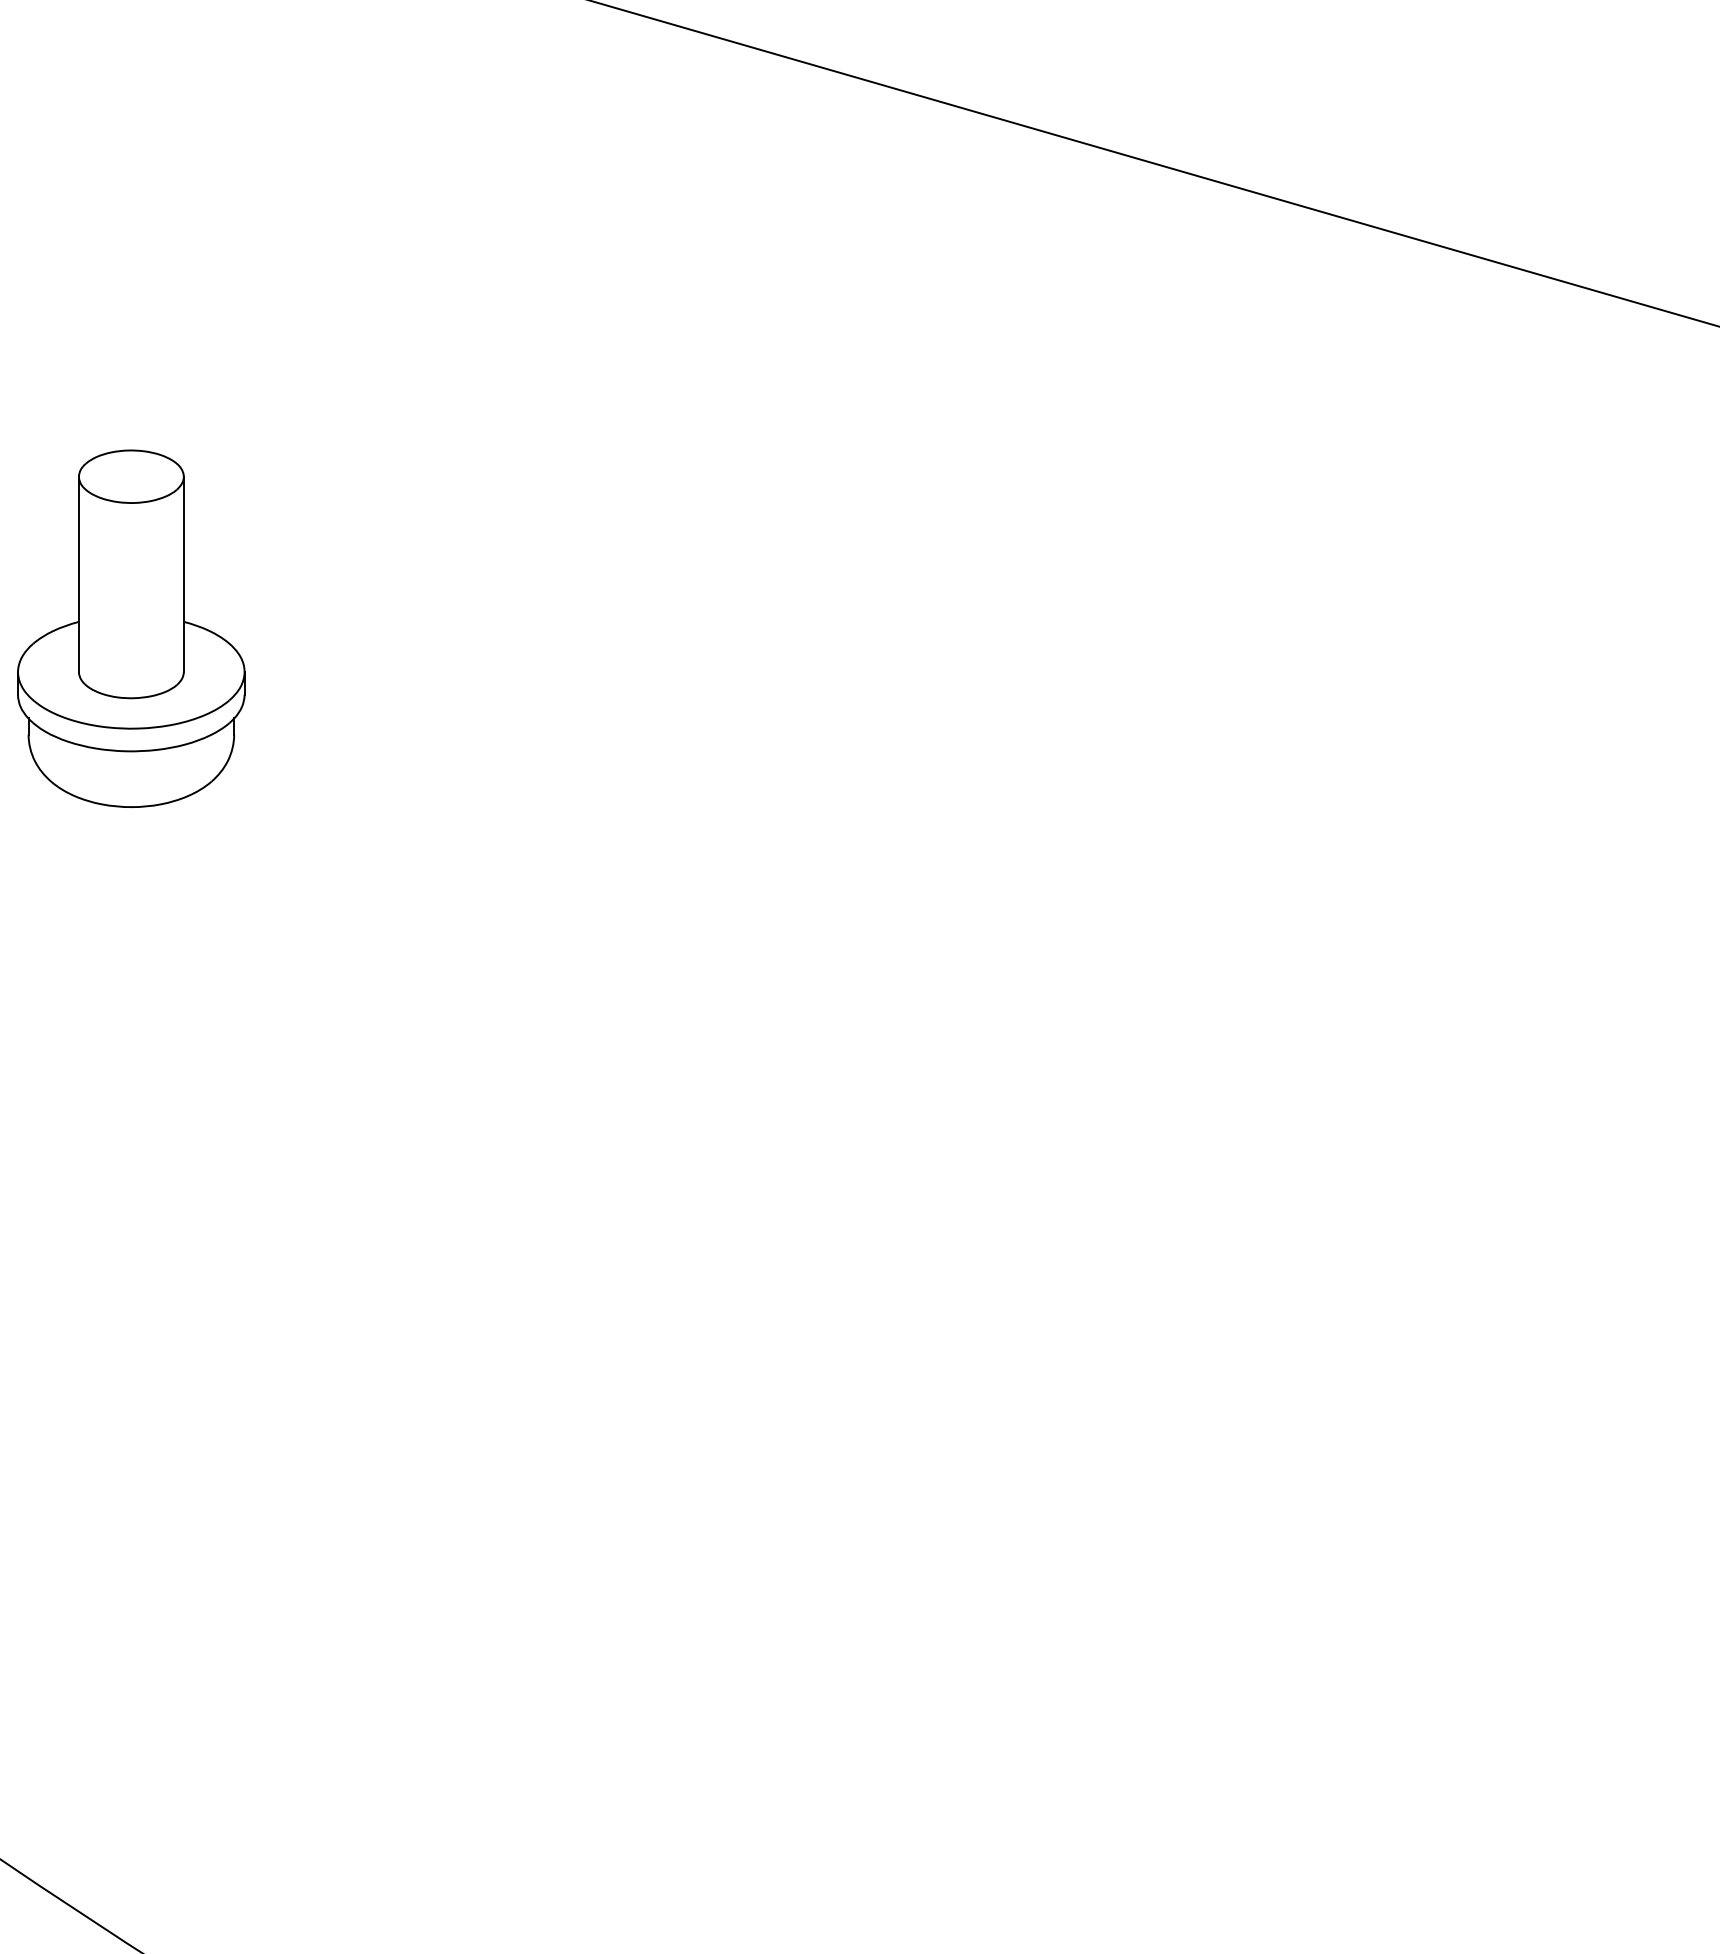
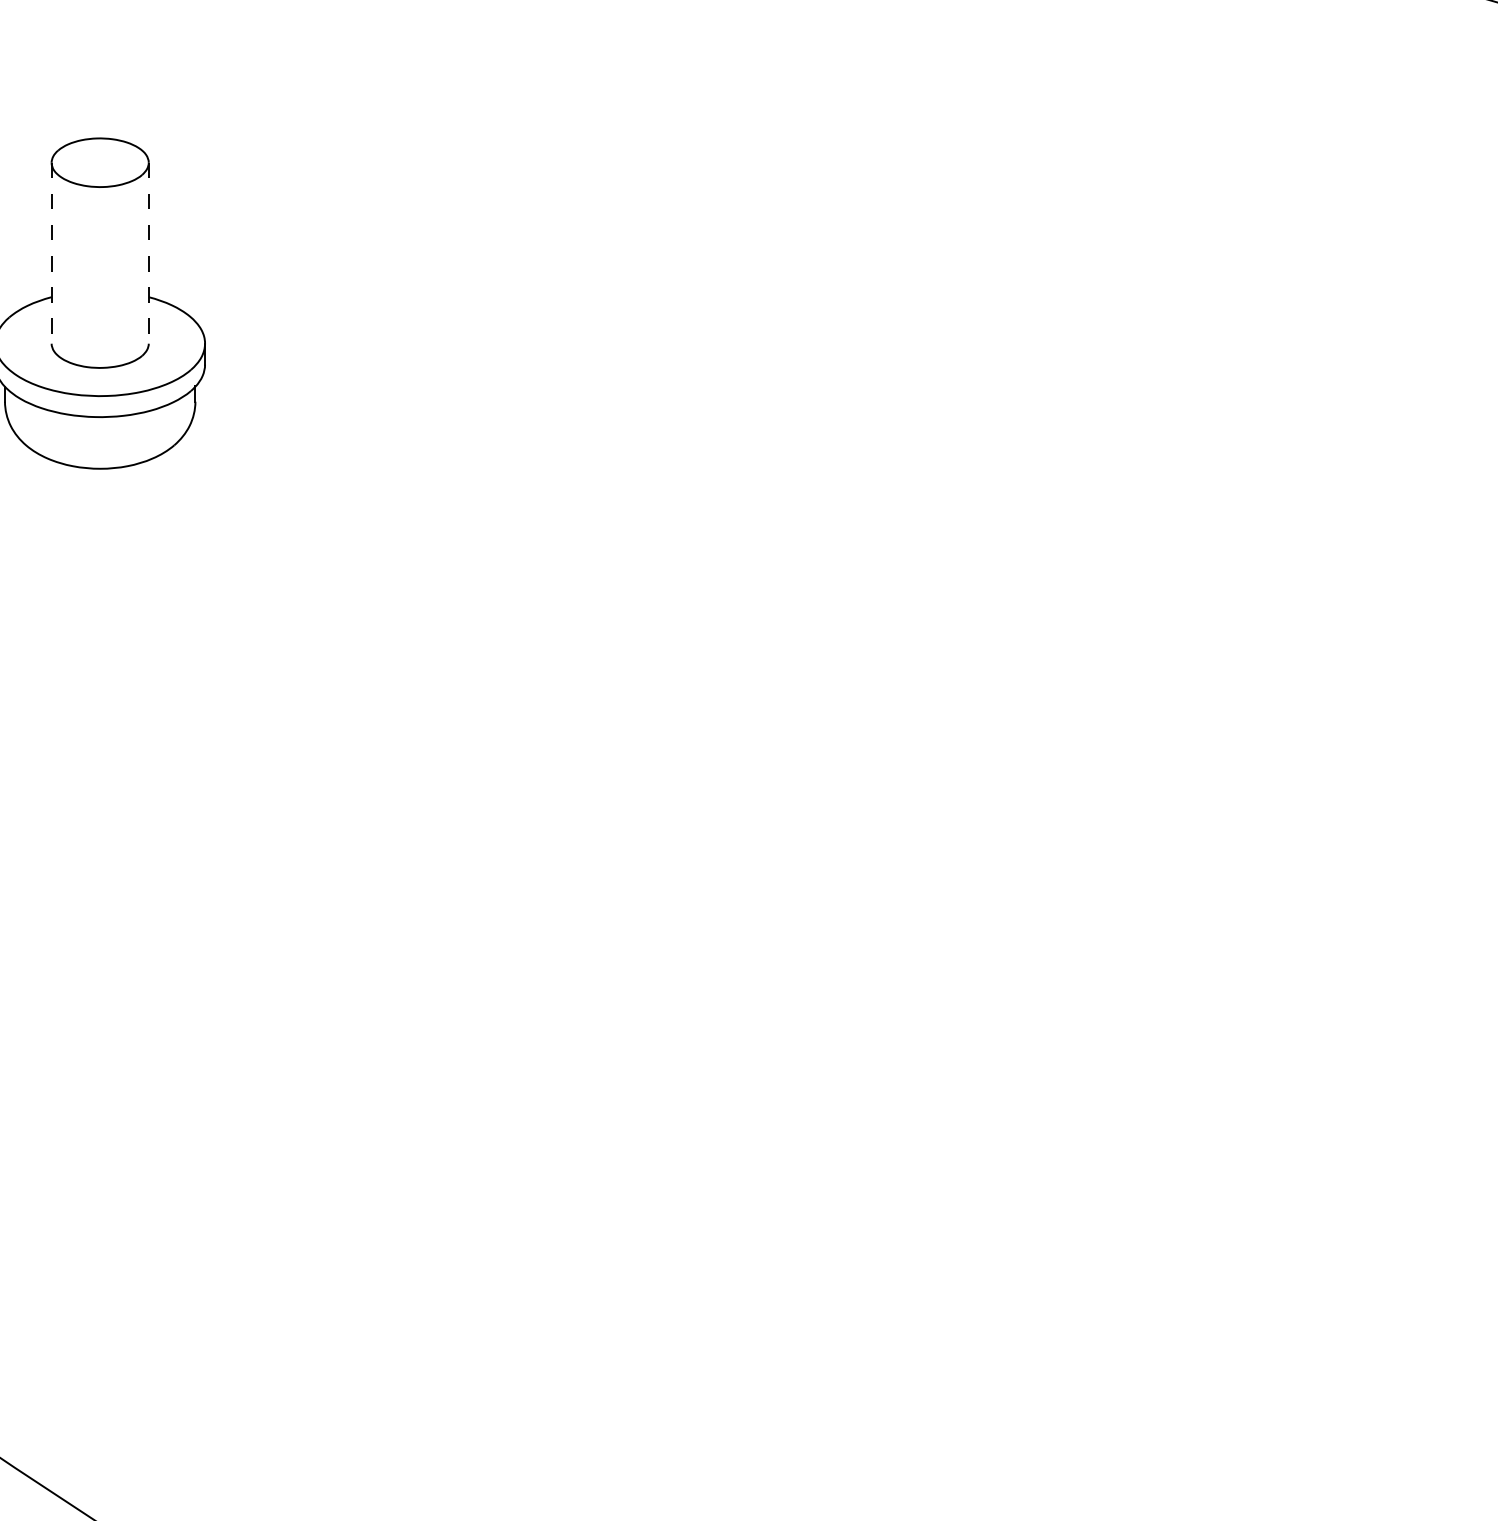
line: (78, 574) -> (51, 253), solid -> dashed
line: (183, 574) -> (148, 253), solid -> dashed

